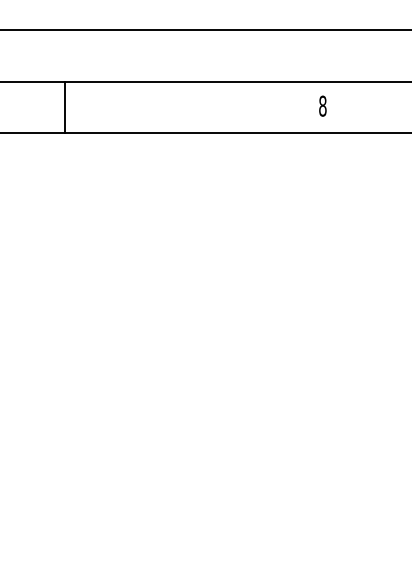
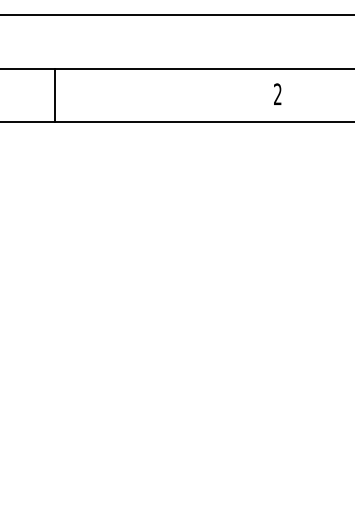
text: (322, 105) -> (277, 93), 8 -> 2
line: (65, 107) -> (55, 95), moved

